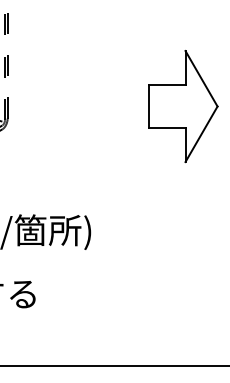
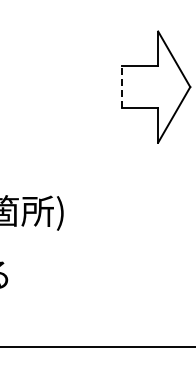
line: (148, 106) -> (121, 87), solid -> dashed

